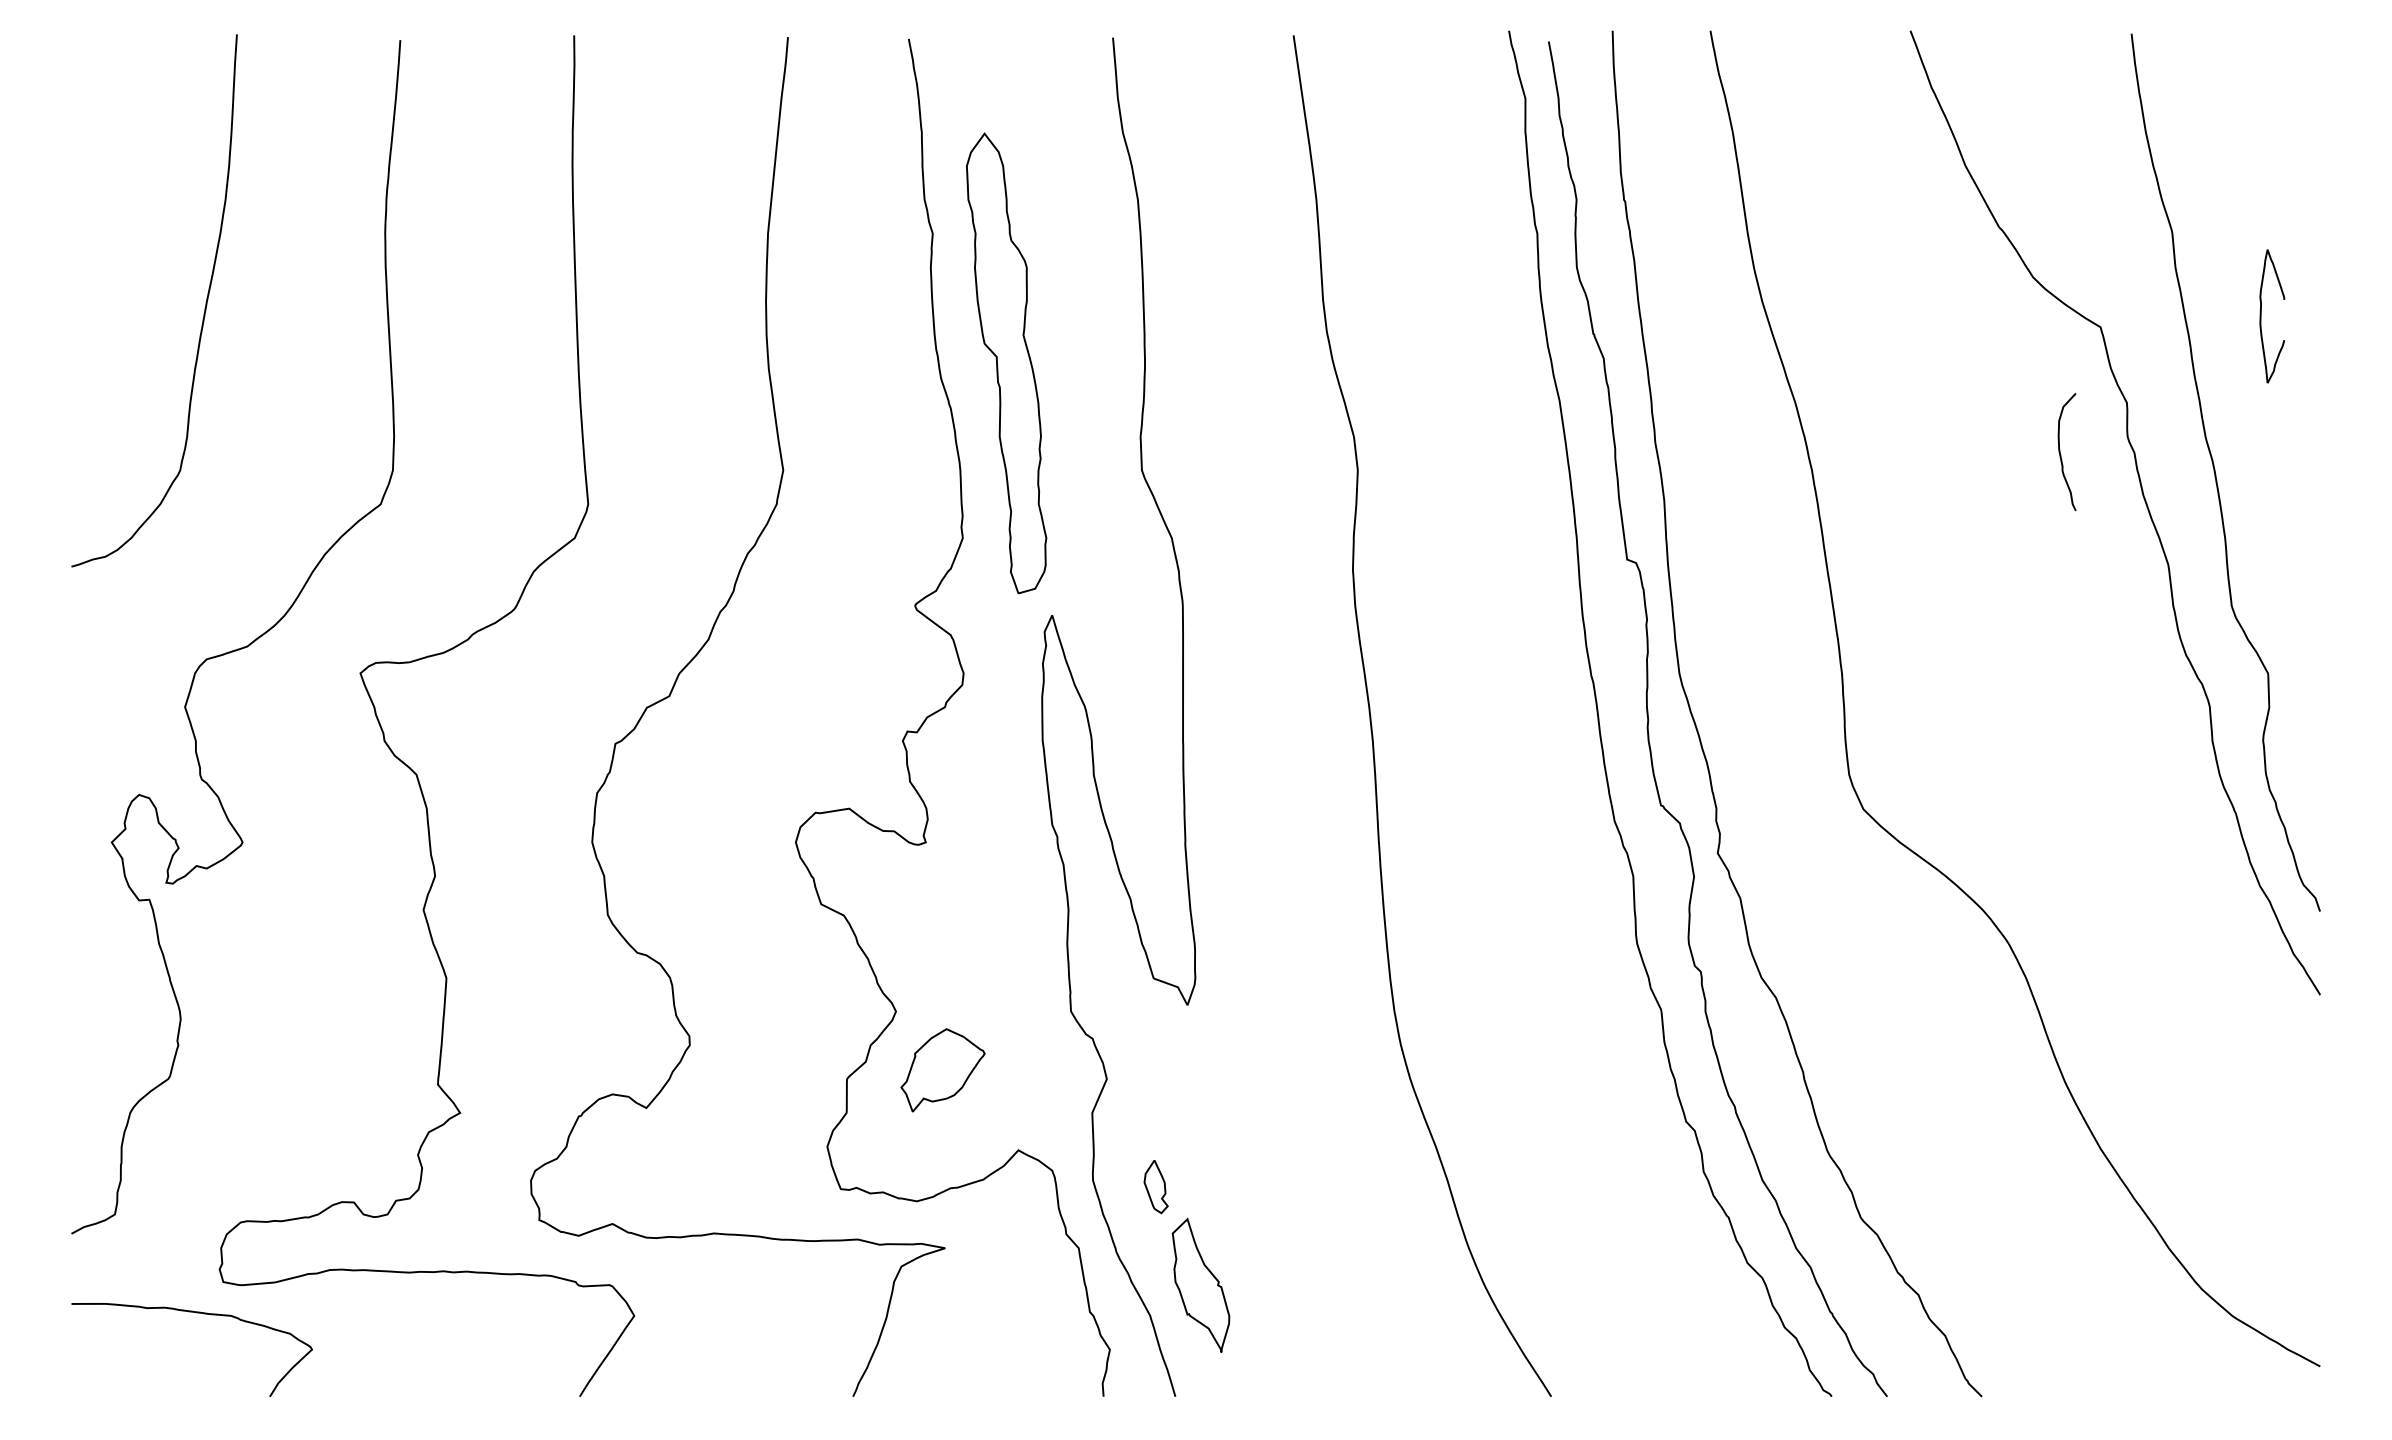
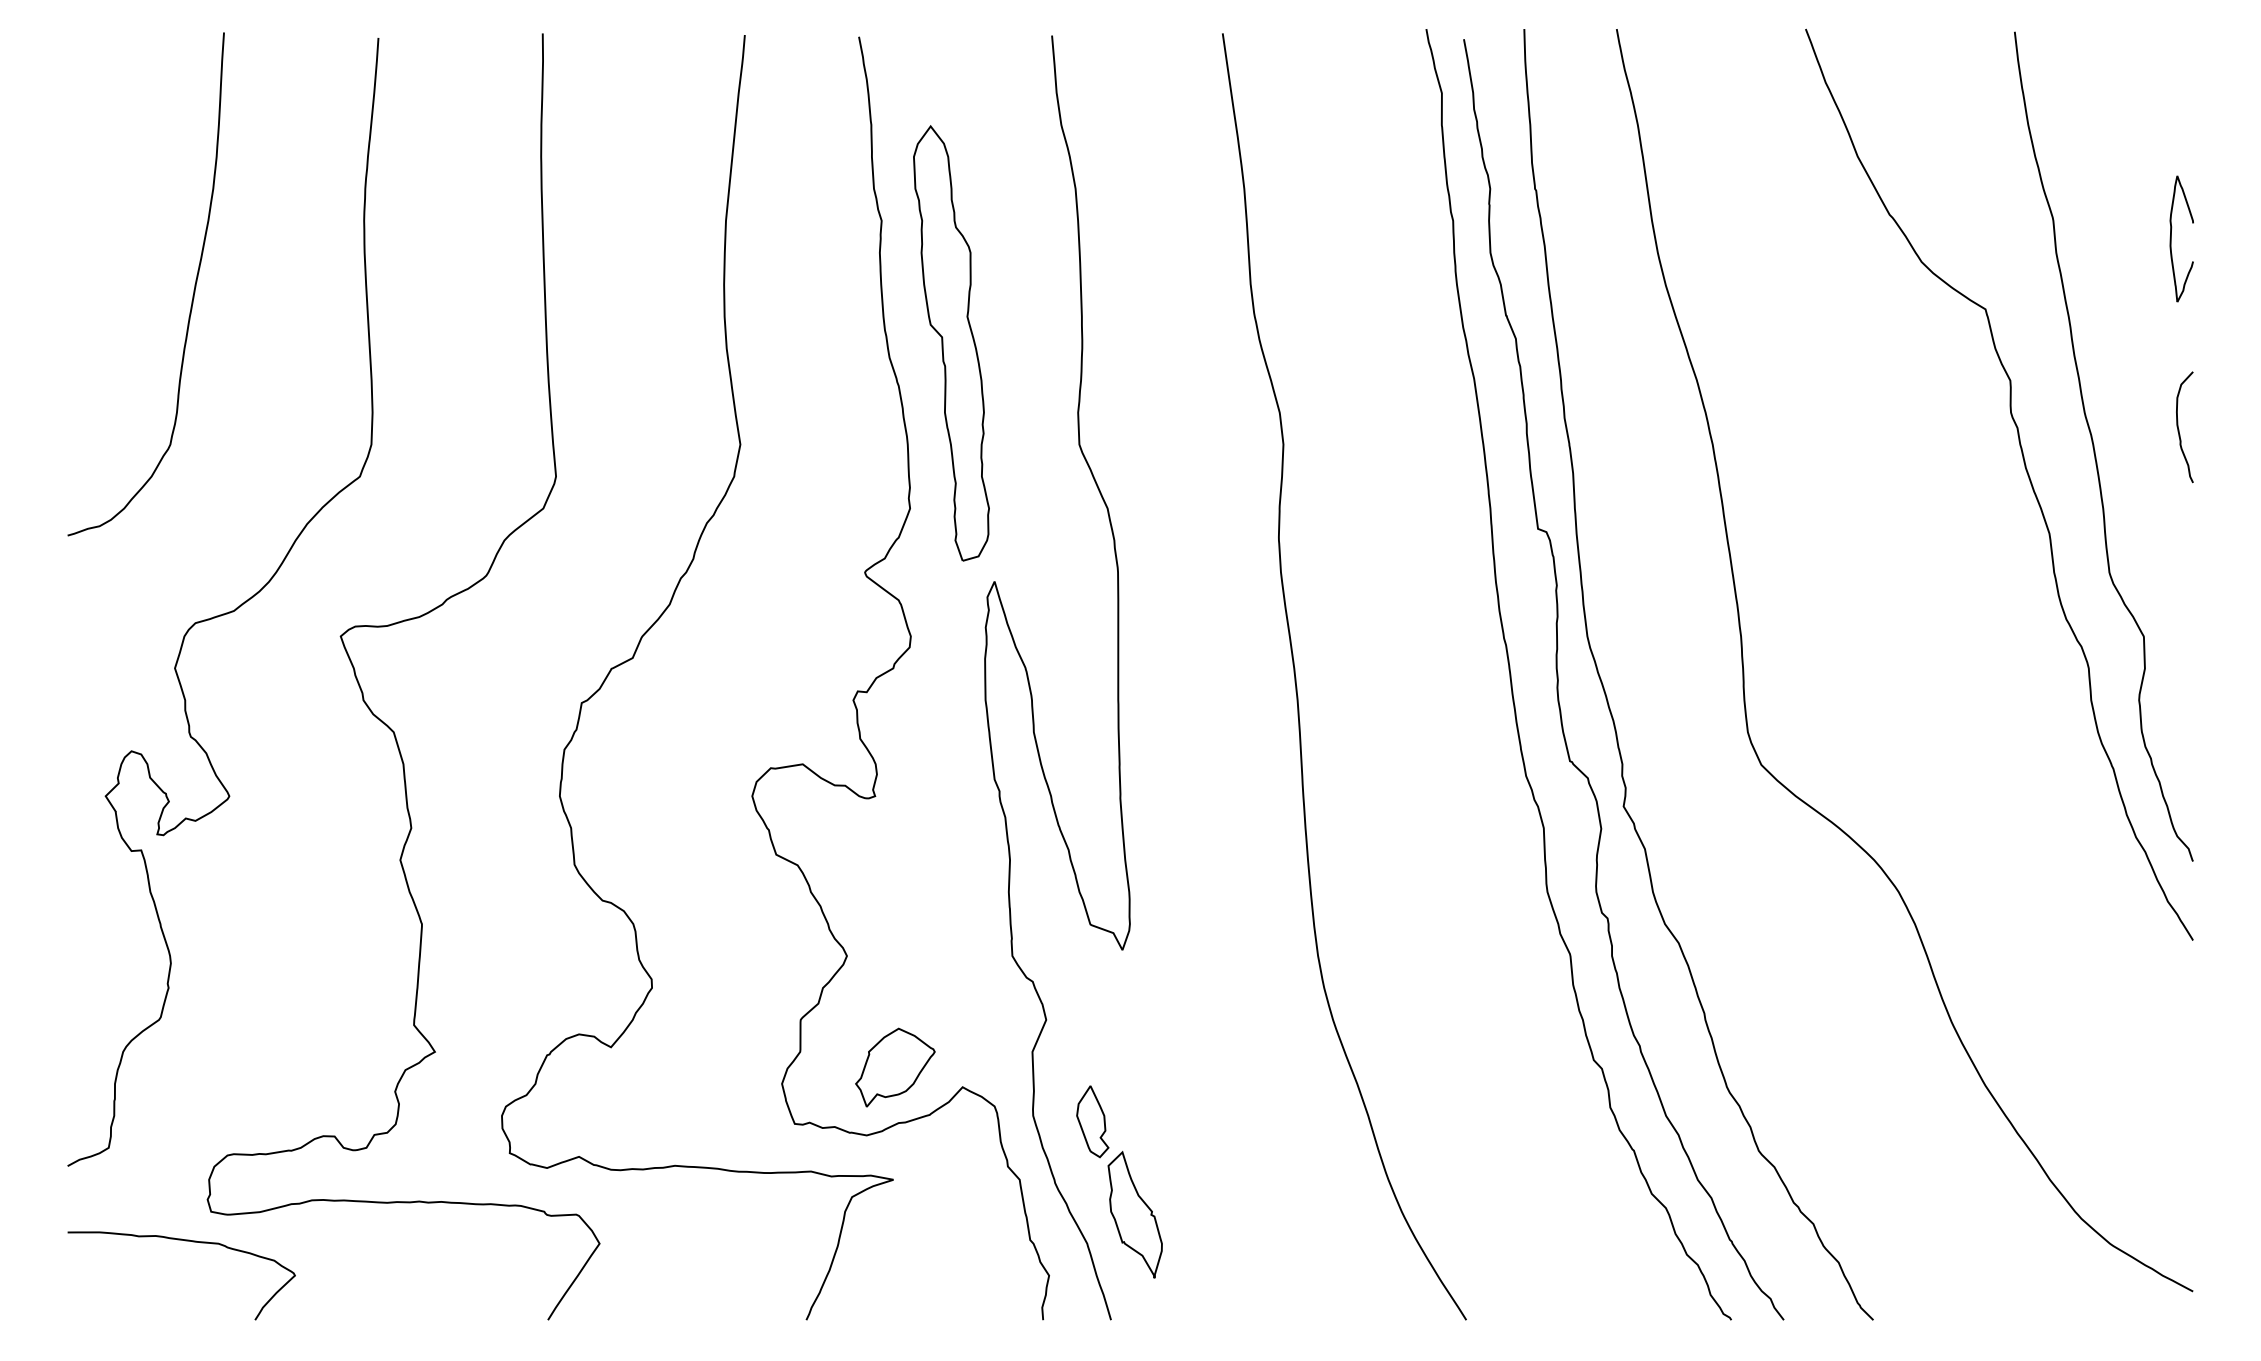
part: (2261, 315) -> (2171, 238), moved
curve: (2061, 454) -> (2179, 429), moved
part: (943, 1070) -> (895, 1067), moved
part: (1155, 1186) -> (1092, 1121), size x1.43

